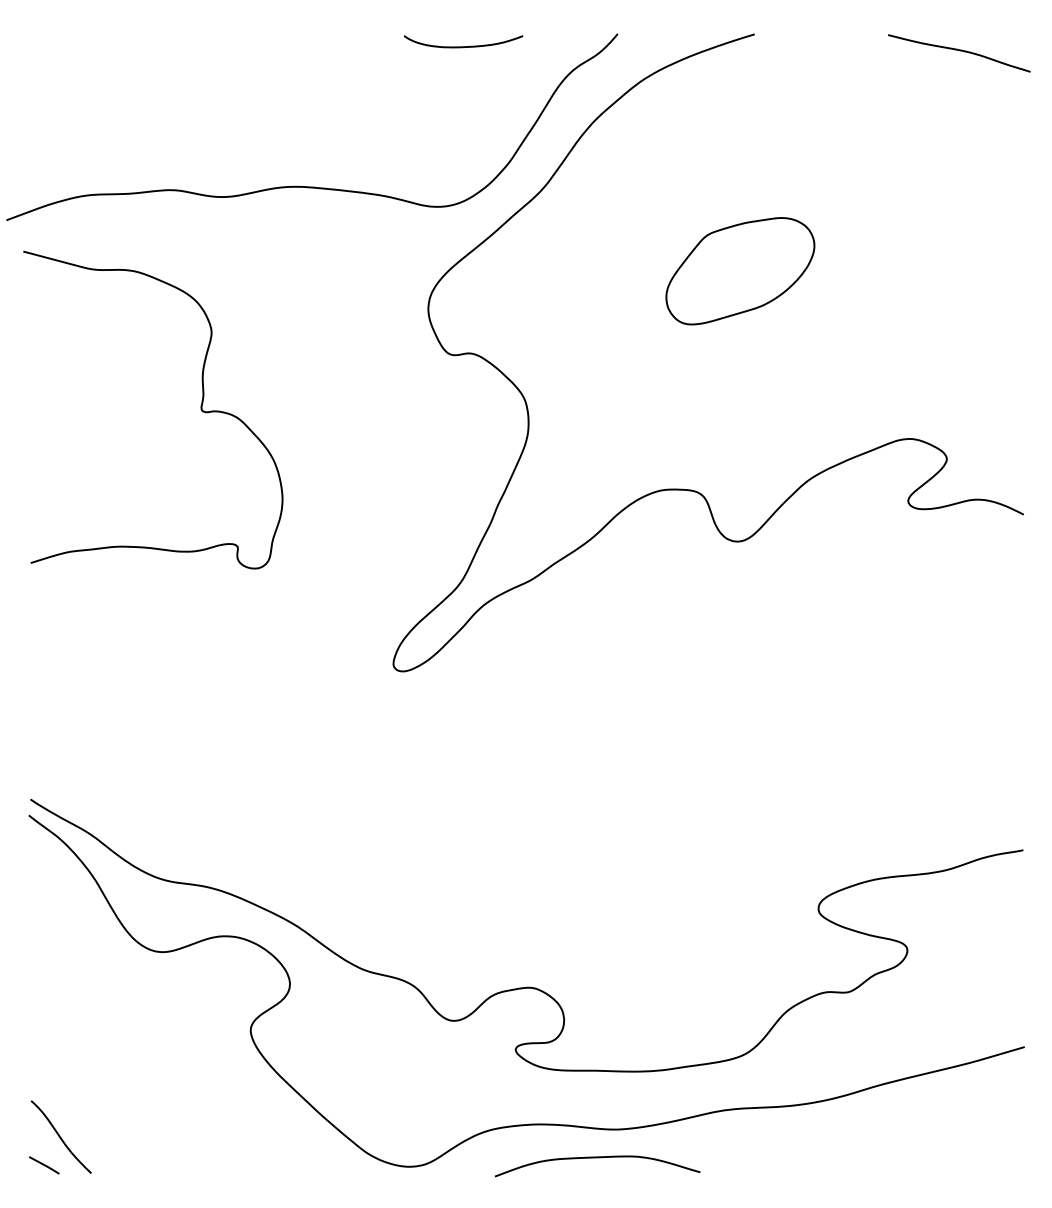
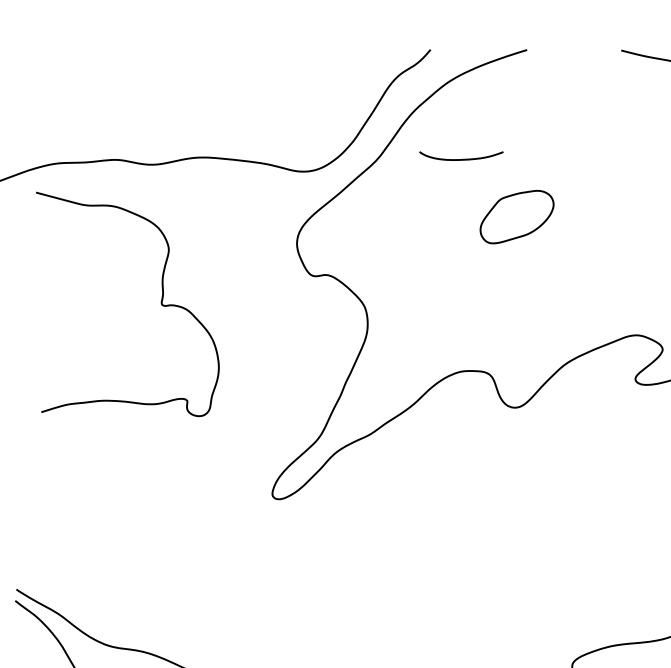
curve: (463, 46) -> (461, 159), moved
part: (740, 271) -> (517, 217), size x0.7
curve: (200, 409) -> (161, 303), moved

